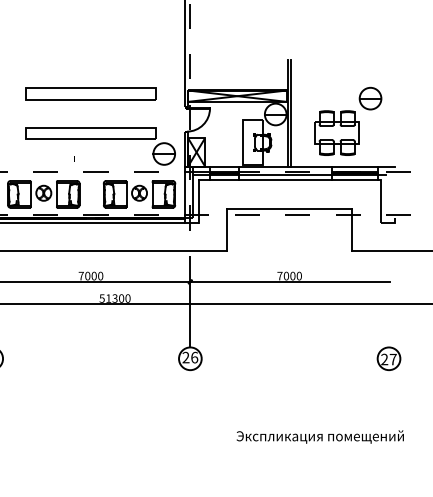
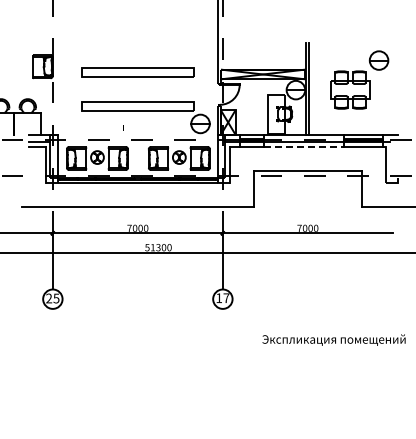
part: (347, 120) -> (359, 79), moved
line: (285, 180) -> (304, 146), solid -> dashed
text: (189, 357) -> (222, 298), 26 -> 17
part: (388, 357) -> (392, 298), removed
text: (319, 436) -> (333, 339), moved

